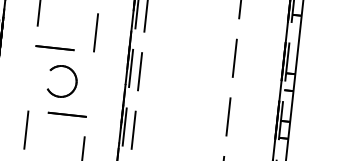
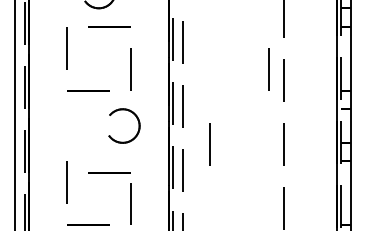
line: (221, 46) -> (268, 69), added
part: (74, 75) -> (136, 118), moved
line: (160, 109) -> (209, 144), added
line: (67, 114) -> (109, 172), moved

